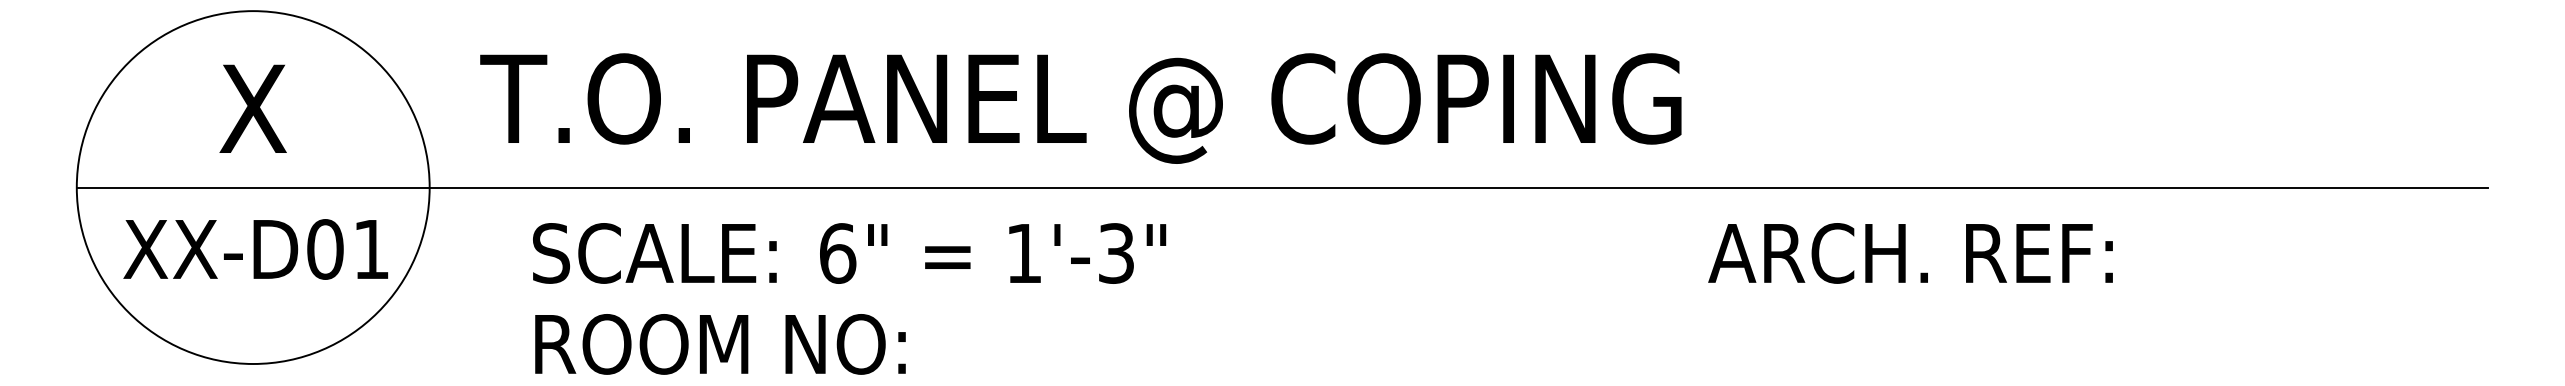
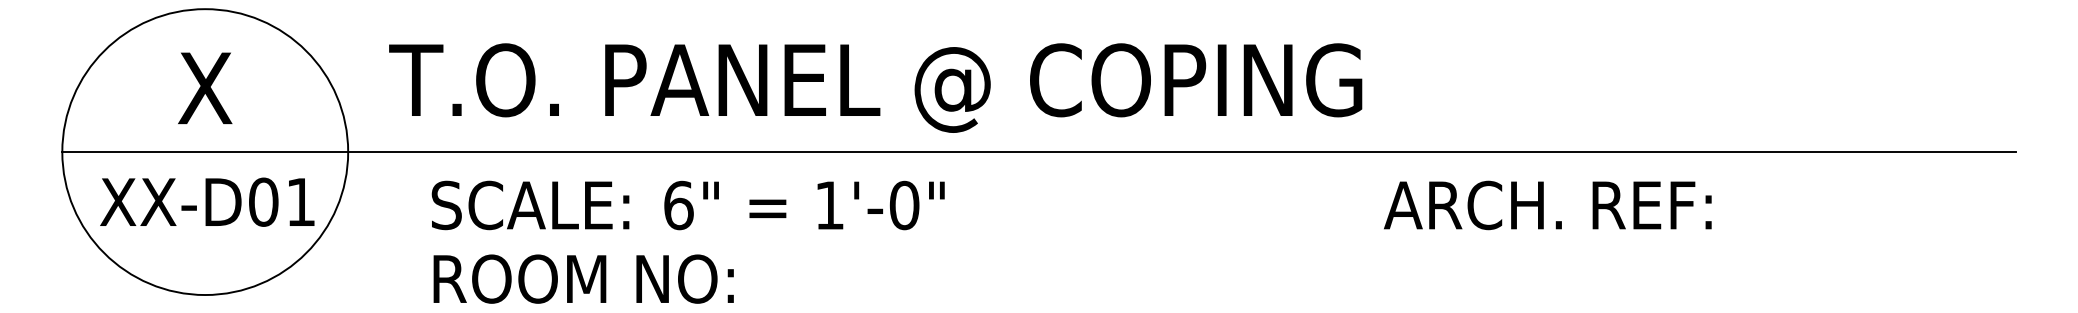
text: (1116, 253) -> (904, 205), 1'-3" -> 1'-0"

